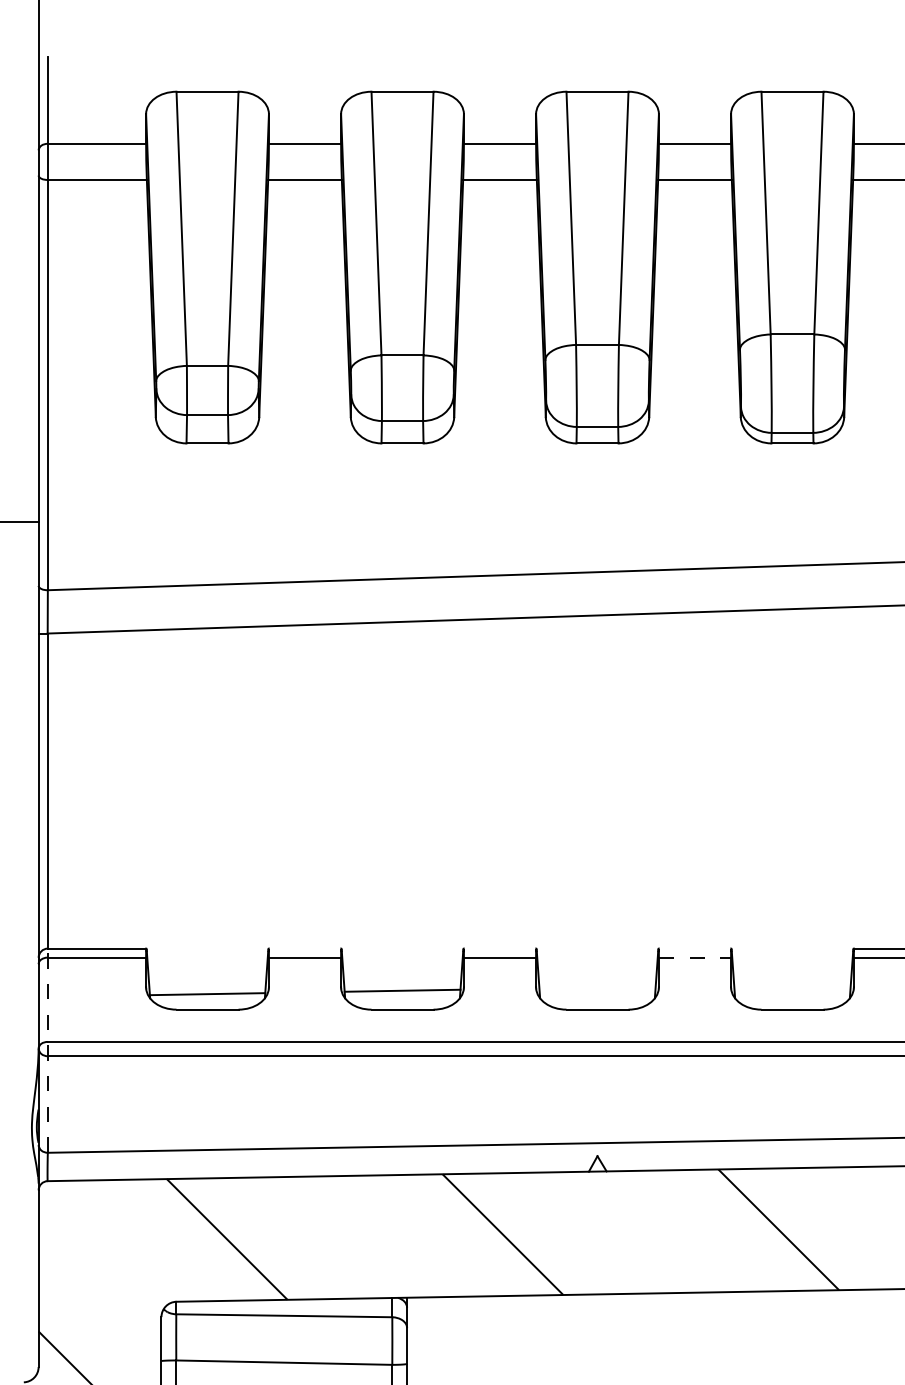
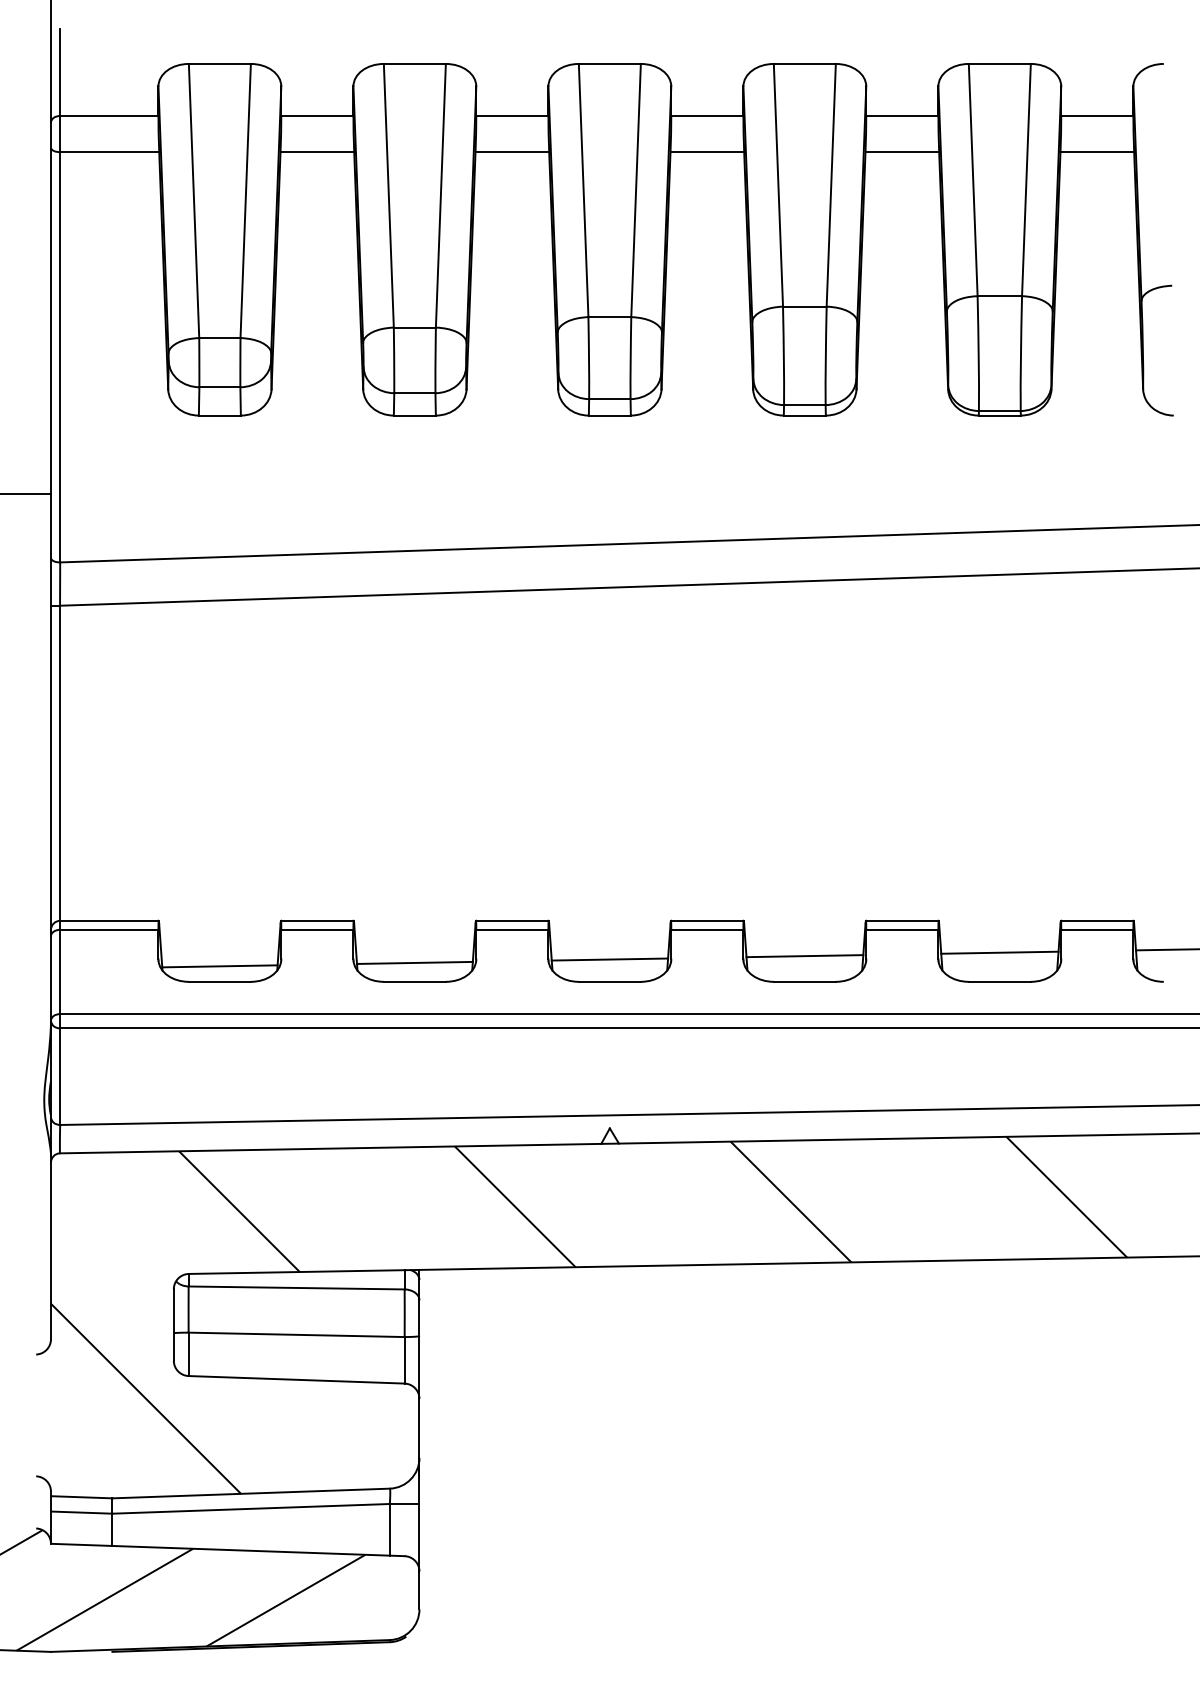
line: (304, 948) -> (316, 920), added
line: (499, 948) -> (511, 920), added
line: (694, 948) -> (706, 920), added
line: (695, 957) -> (707, 929), dashed -> solid
line: (792, 984) -> (804, 956), added
line: (597, 987) -> (609, 959), added
line: (48, 1050) -> (60, 1022), dashed -> solid

